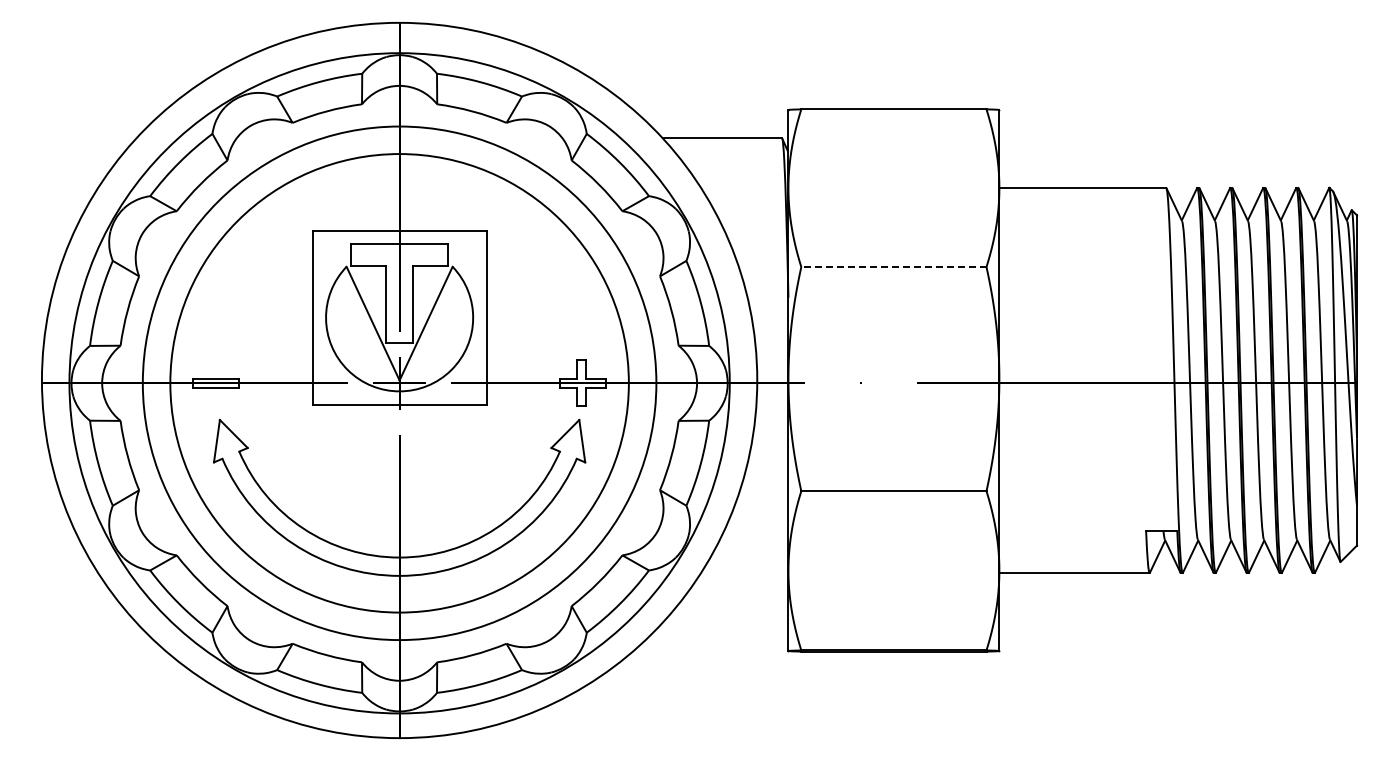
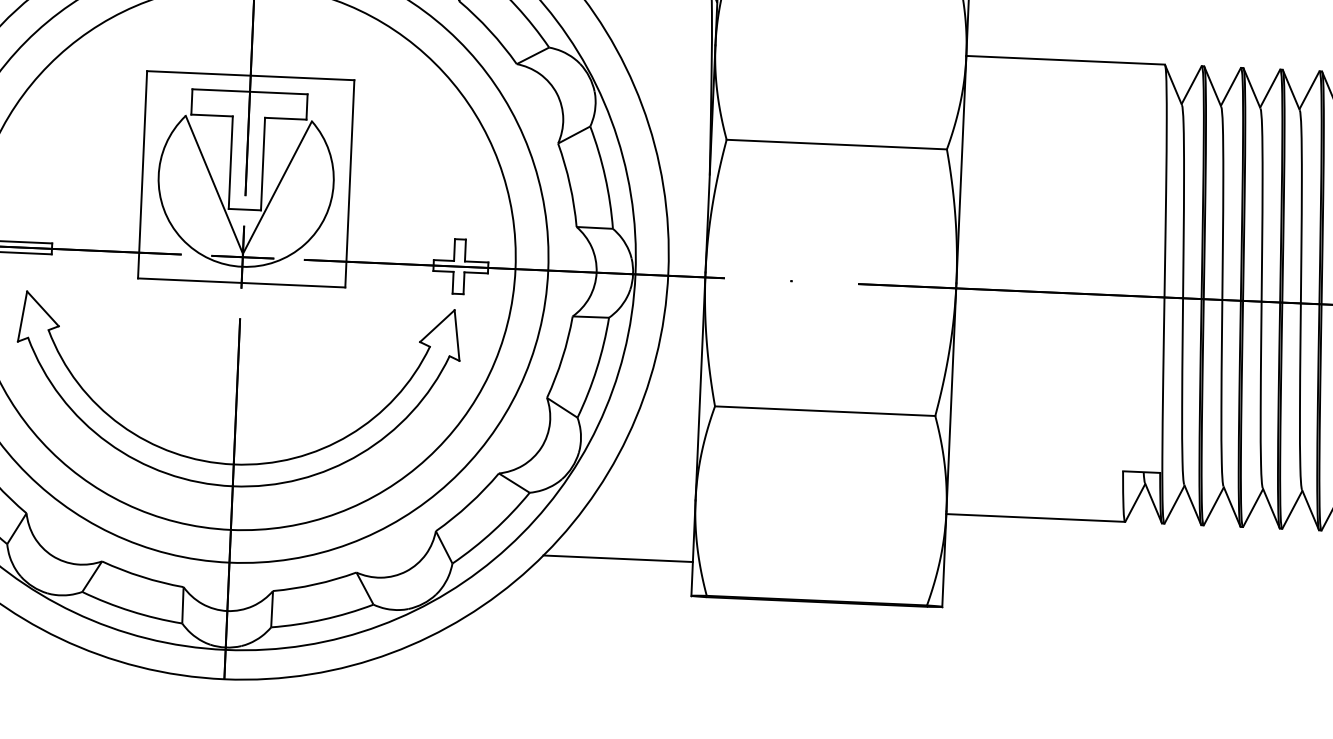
line: (893, 267) -> (836, 145), dashed -> solid
line: (725, 622) -> (618, 558), added

